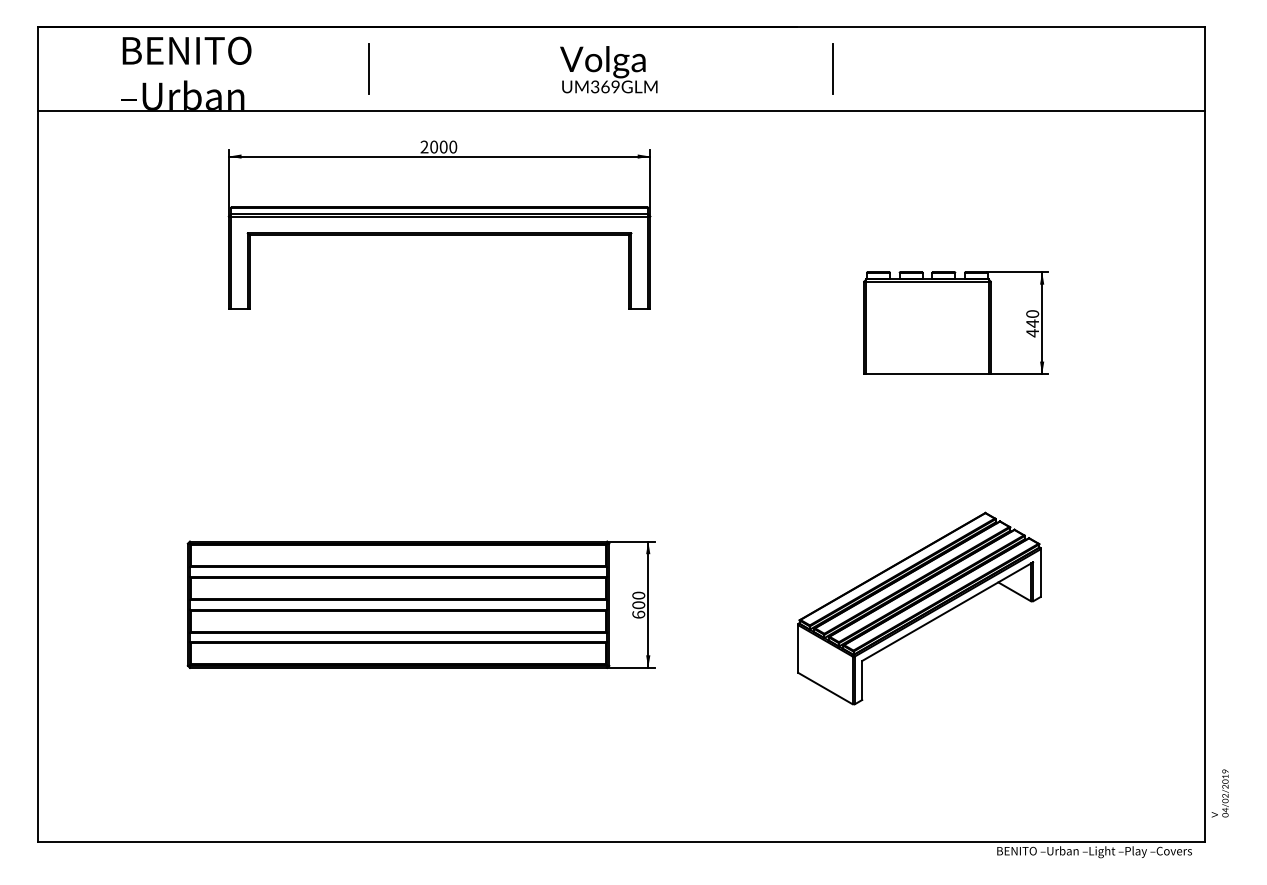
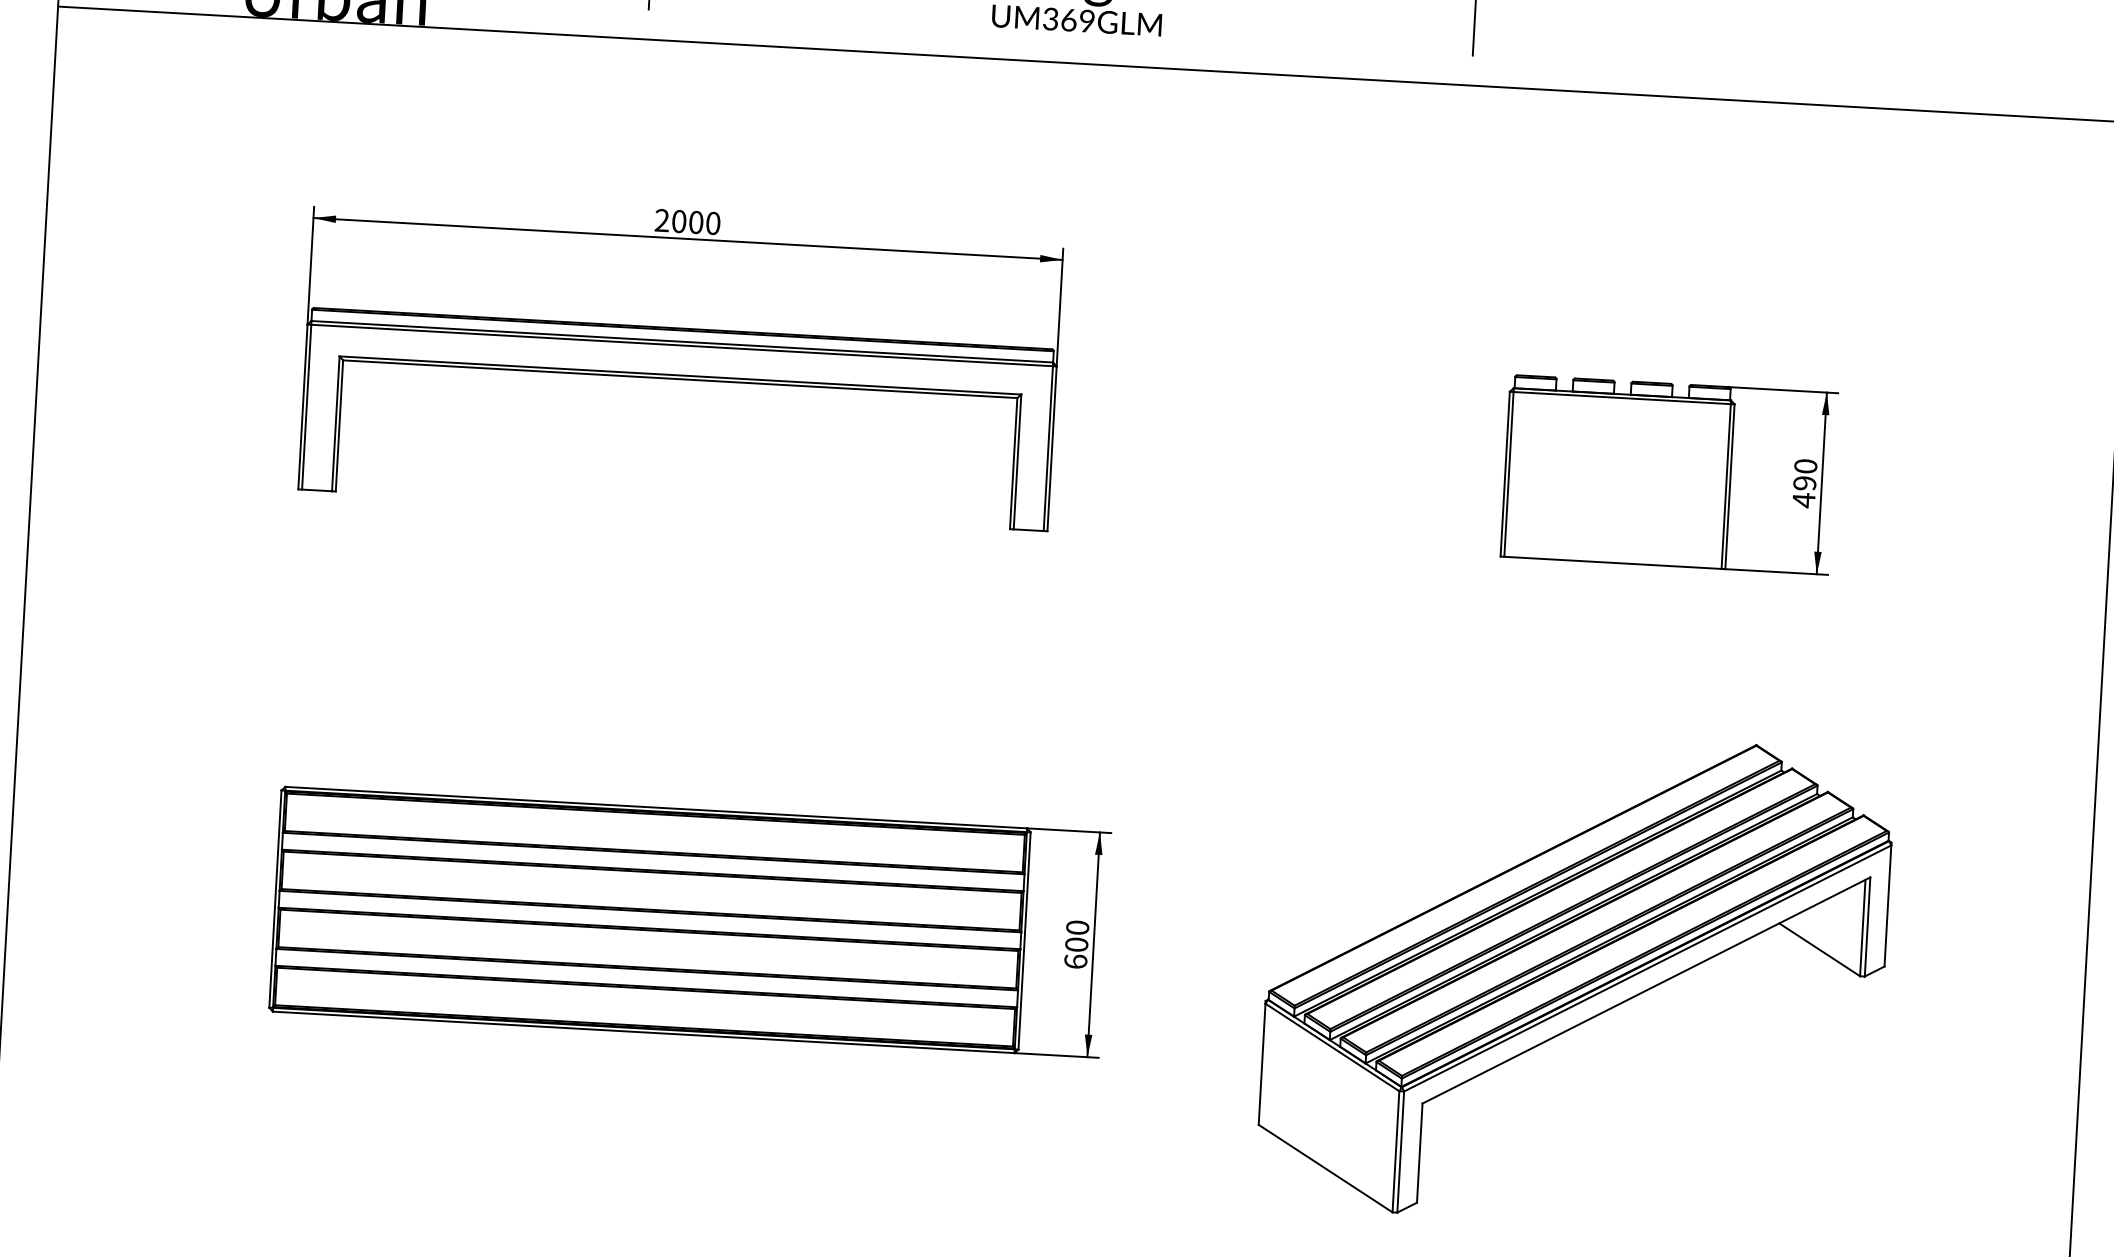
part: (439, 224) -> (681, 359), moved
text: (1032, 323) -> (1804, 483), 440 -> 490
part: (919, 608) -> (1575, 978), size x1.43

